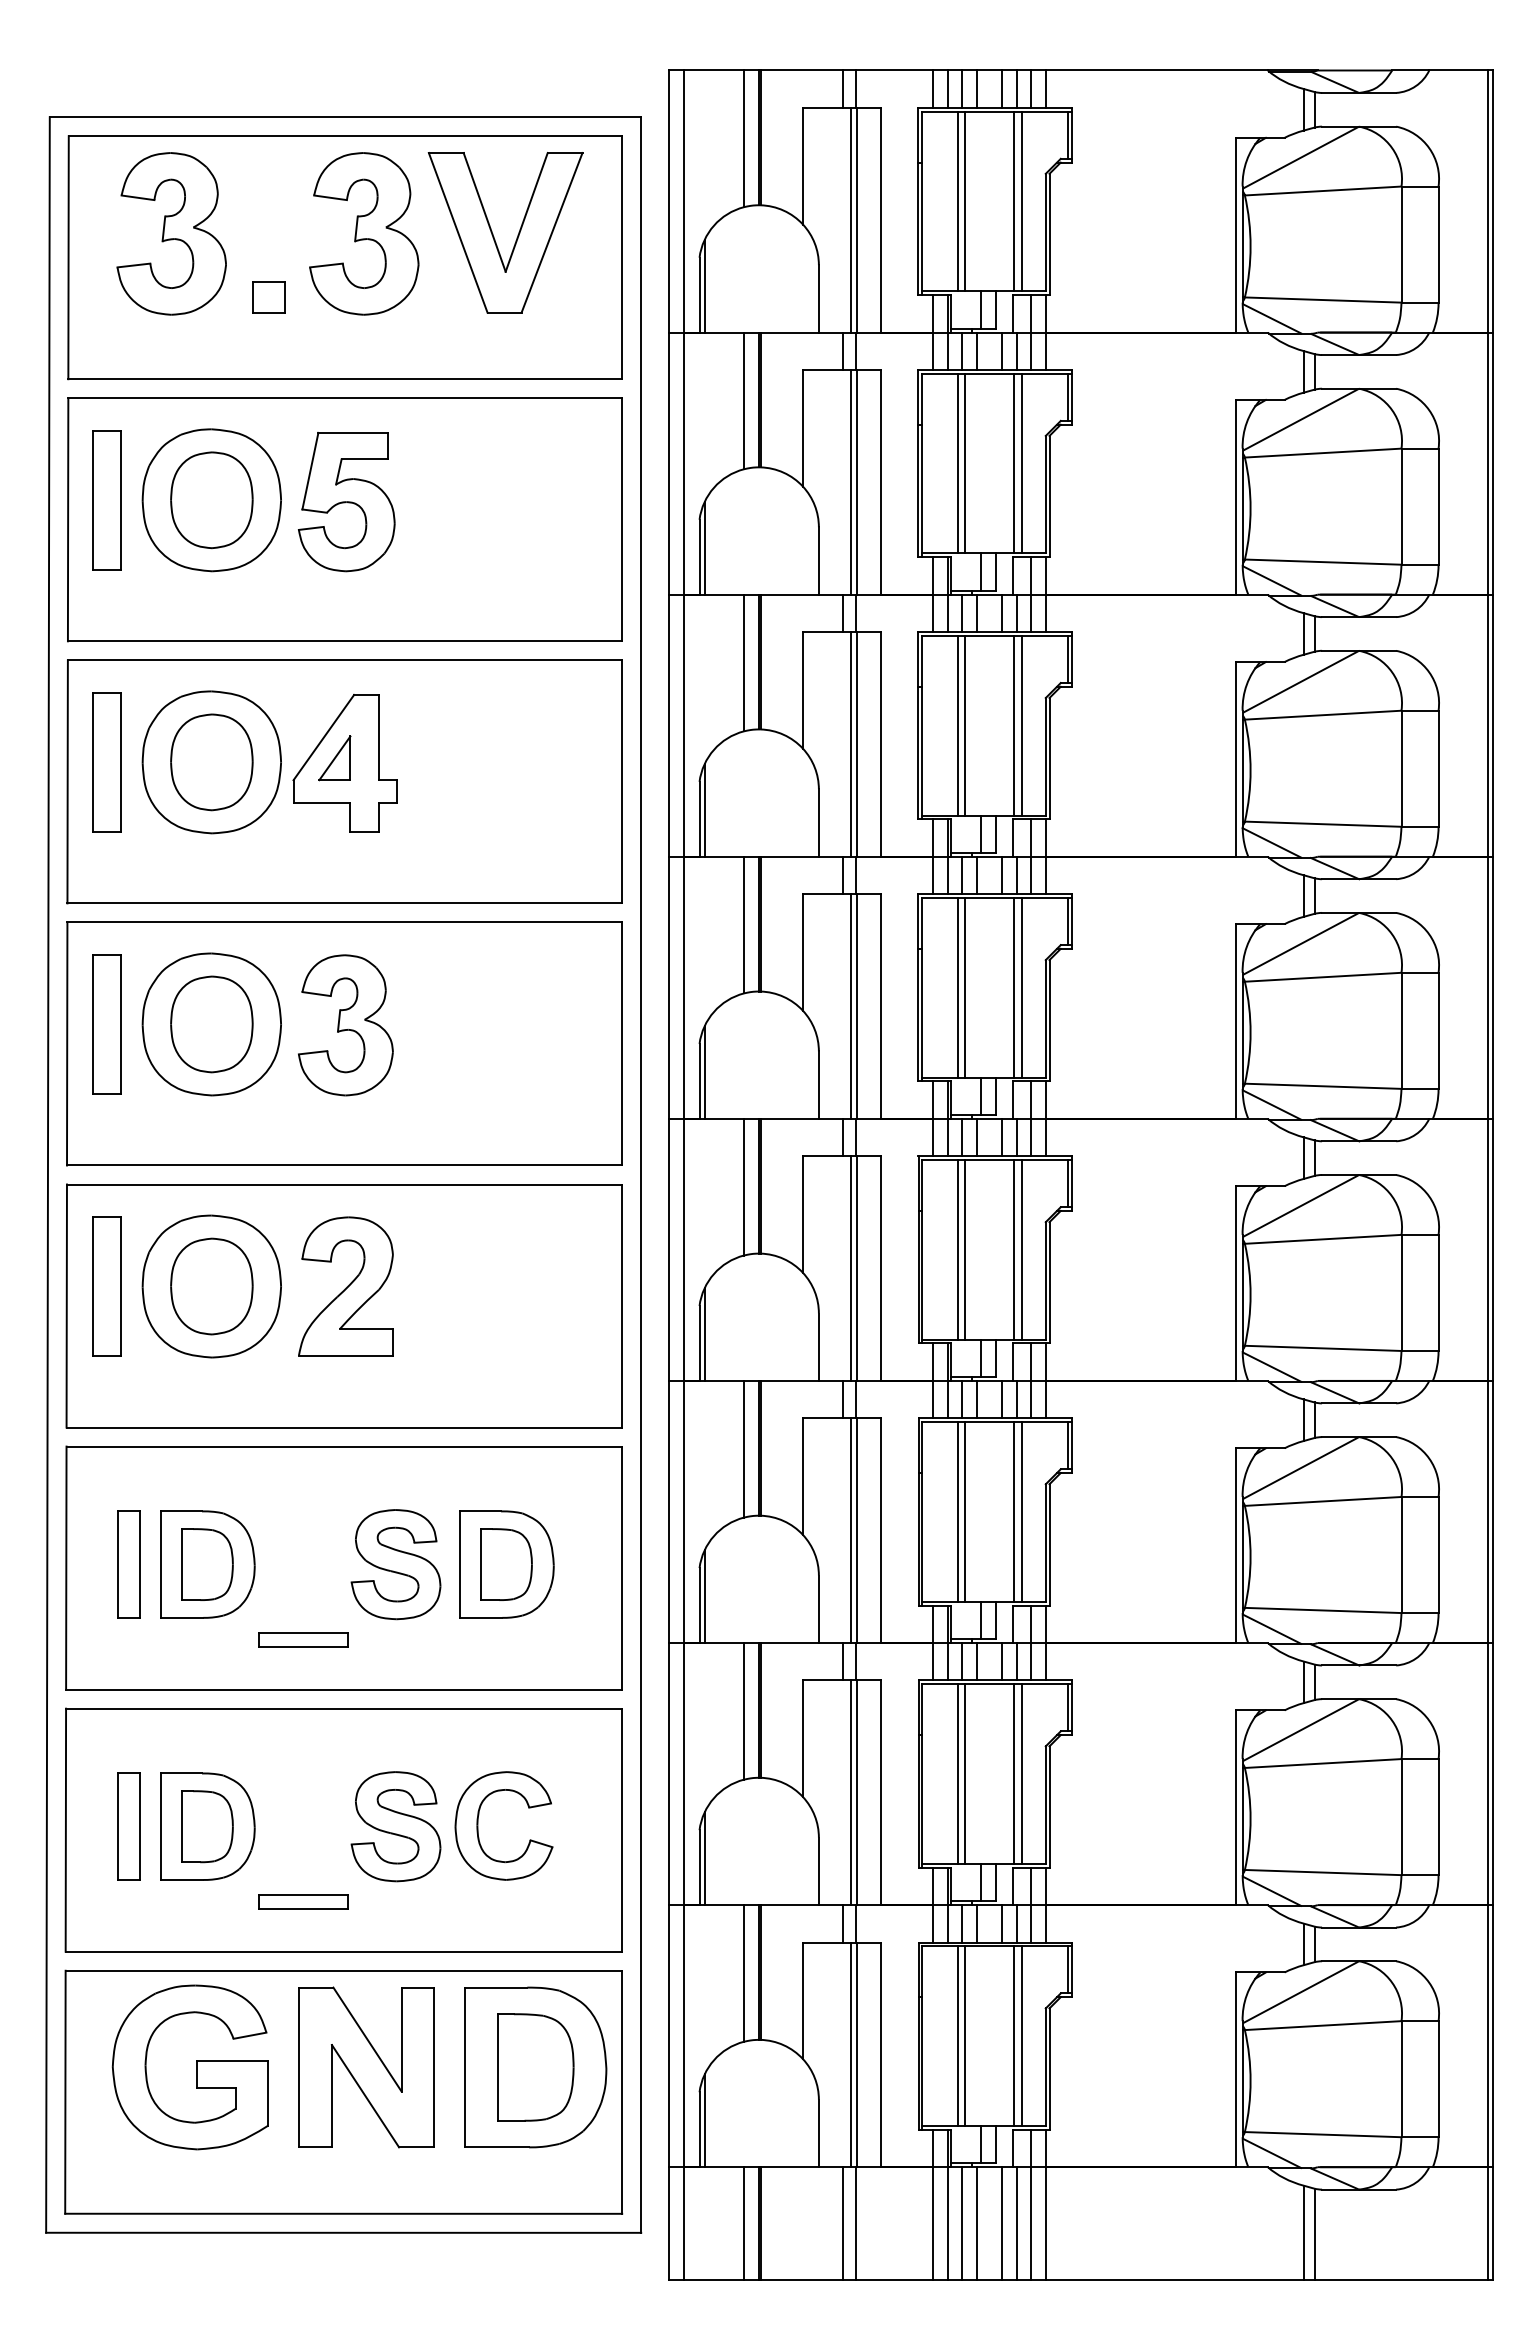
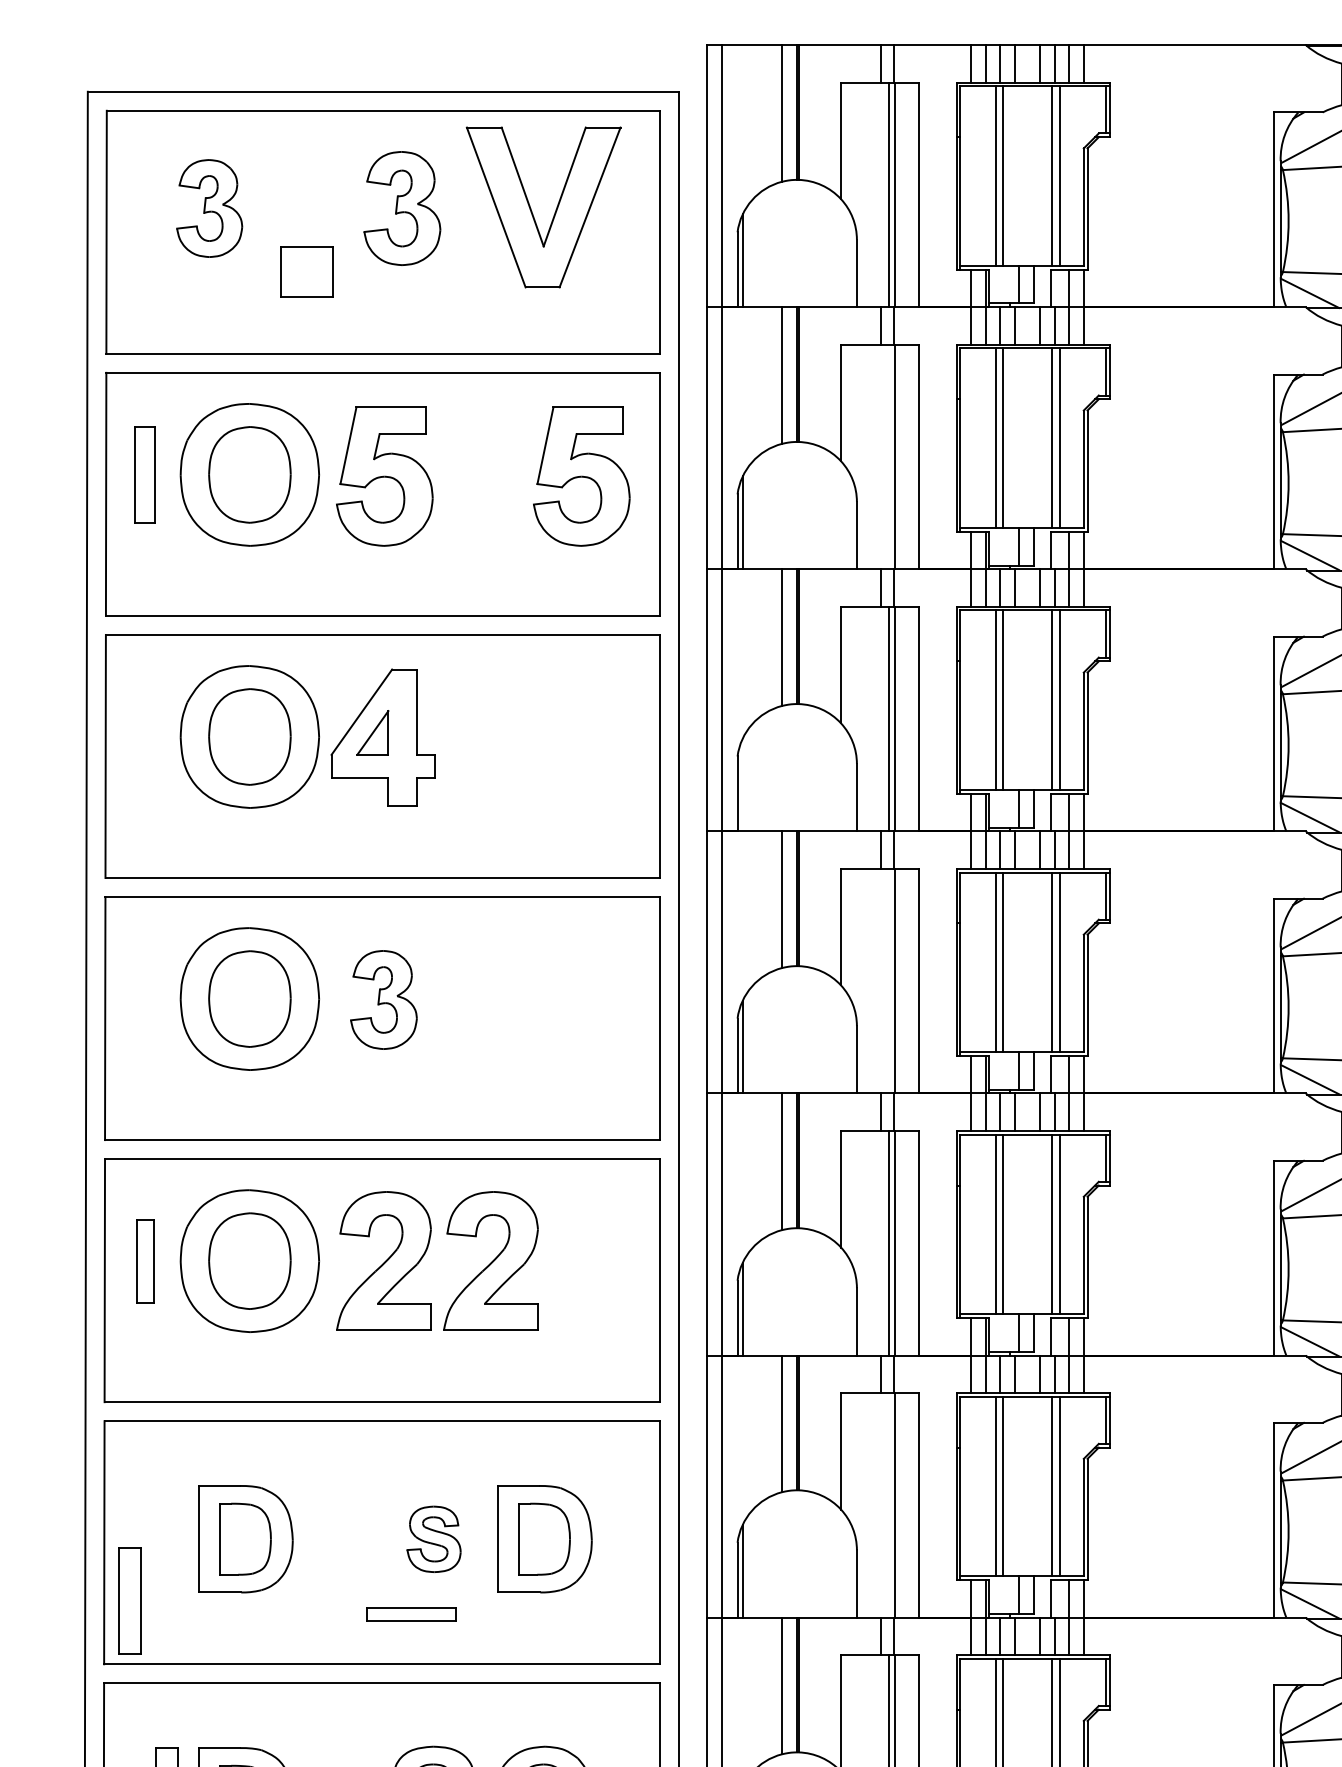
part: (171, 233) -> (209, 208), size x0.6
part: (364, 233) -> (402, 208), size x0.7
part: (268, 297) -> (306, 272), size x1.6
line: (851, 482) -> (889, 457), removed
part: (106, 500) -> (144, 475), size x0.7
part: (543, 502) -> (581, 477), added
part: (106, 762) -> (144, 737), removed
line: (704, 809) -> (742, 784), removed
line: (851, 1006) -> (889, 981), removed
part: (106, 1024) -> (144, 999), removed
part: (345, 1025) -> (383, 1000), size x0.7
part: (106, 1286) -> (144, 1261), size x0.6
part: (452, 1286) -> (490, 1261), added
line: (851, 1530) -> (889, 1505), removed
part: (128, 1564) -> (129, 1601), moved
part: (395, 1564) -> (433, 1539), size x0.6
part: (303, 1639) -> (411, 1614), moved

